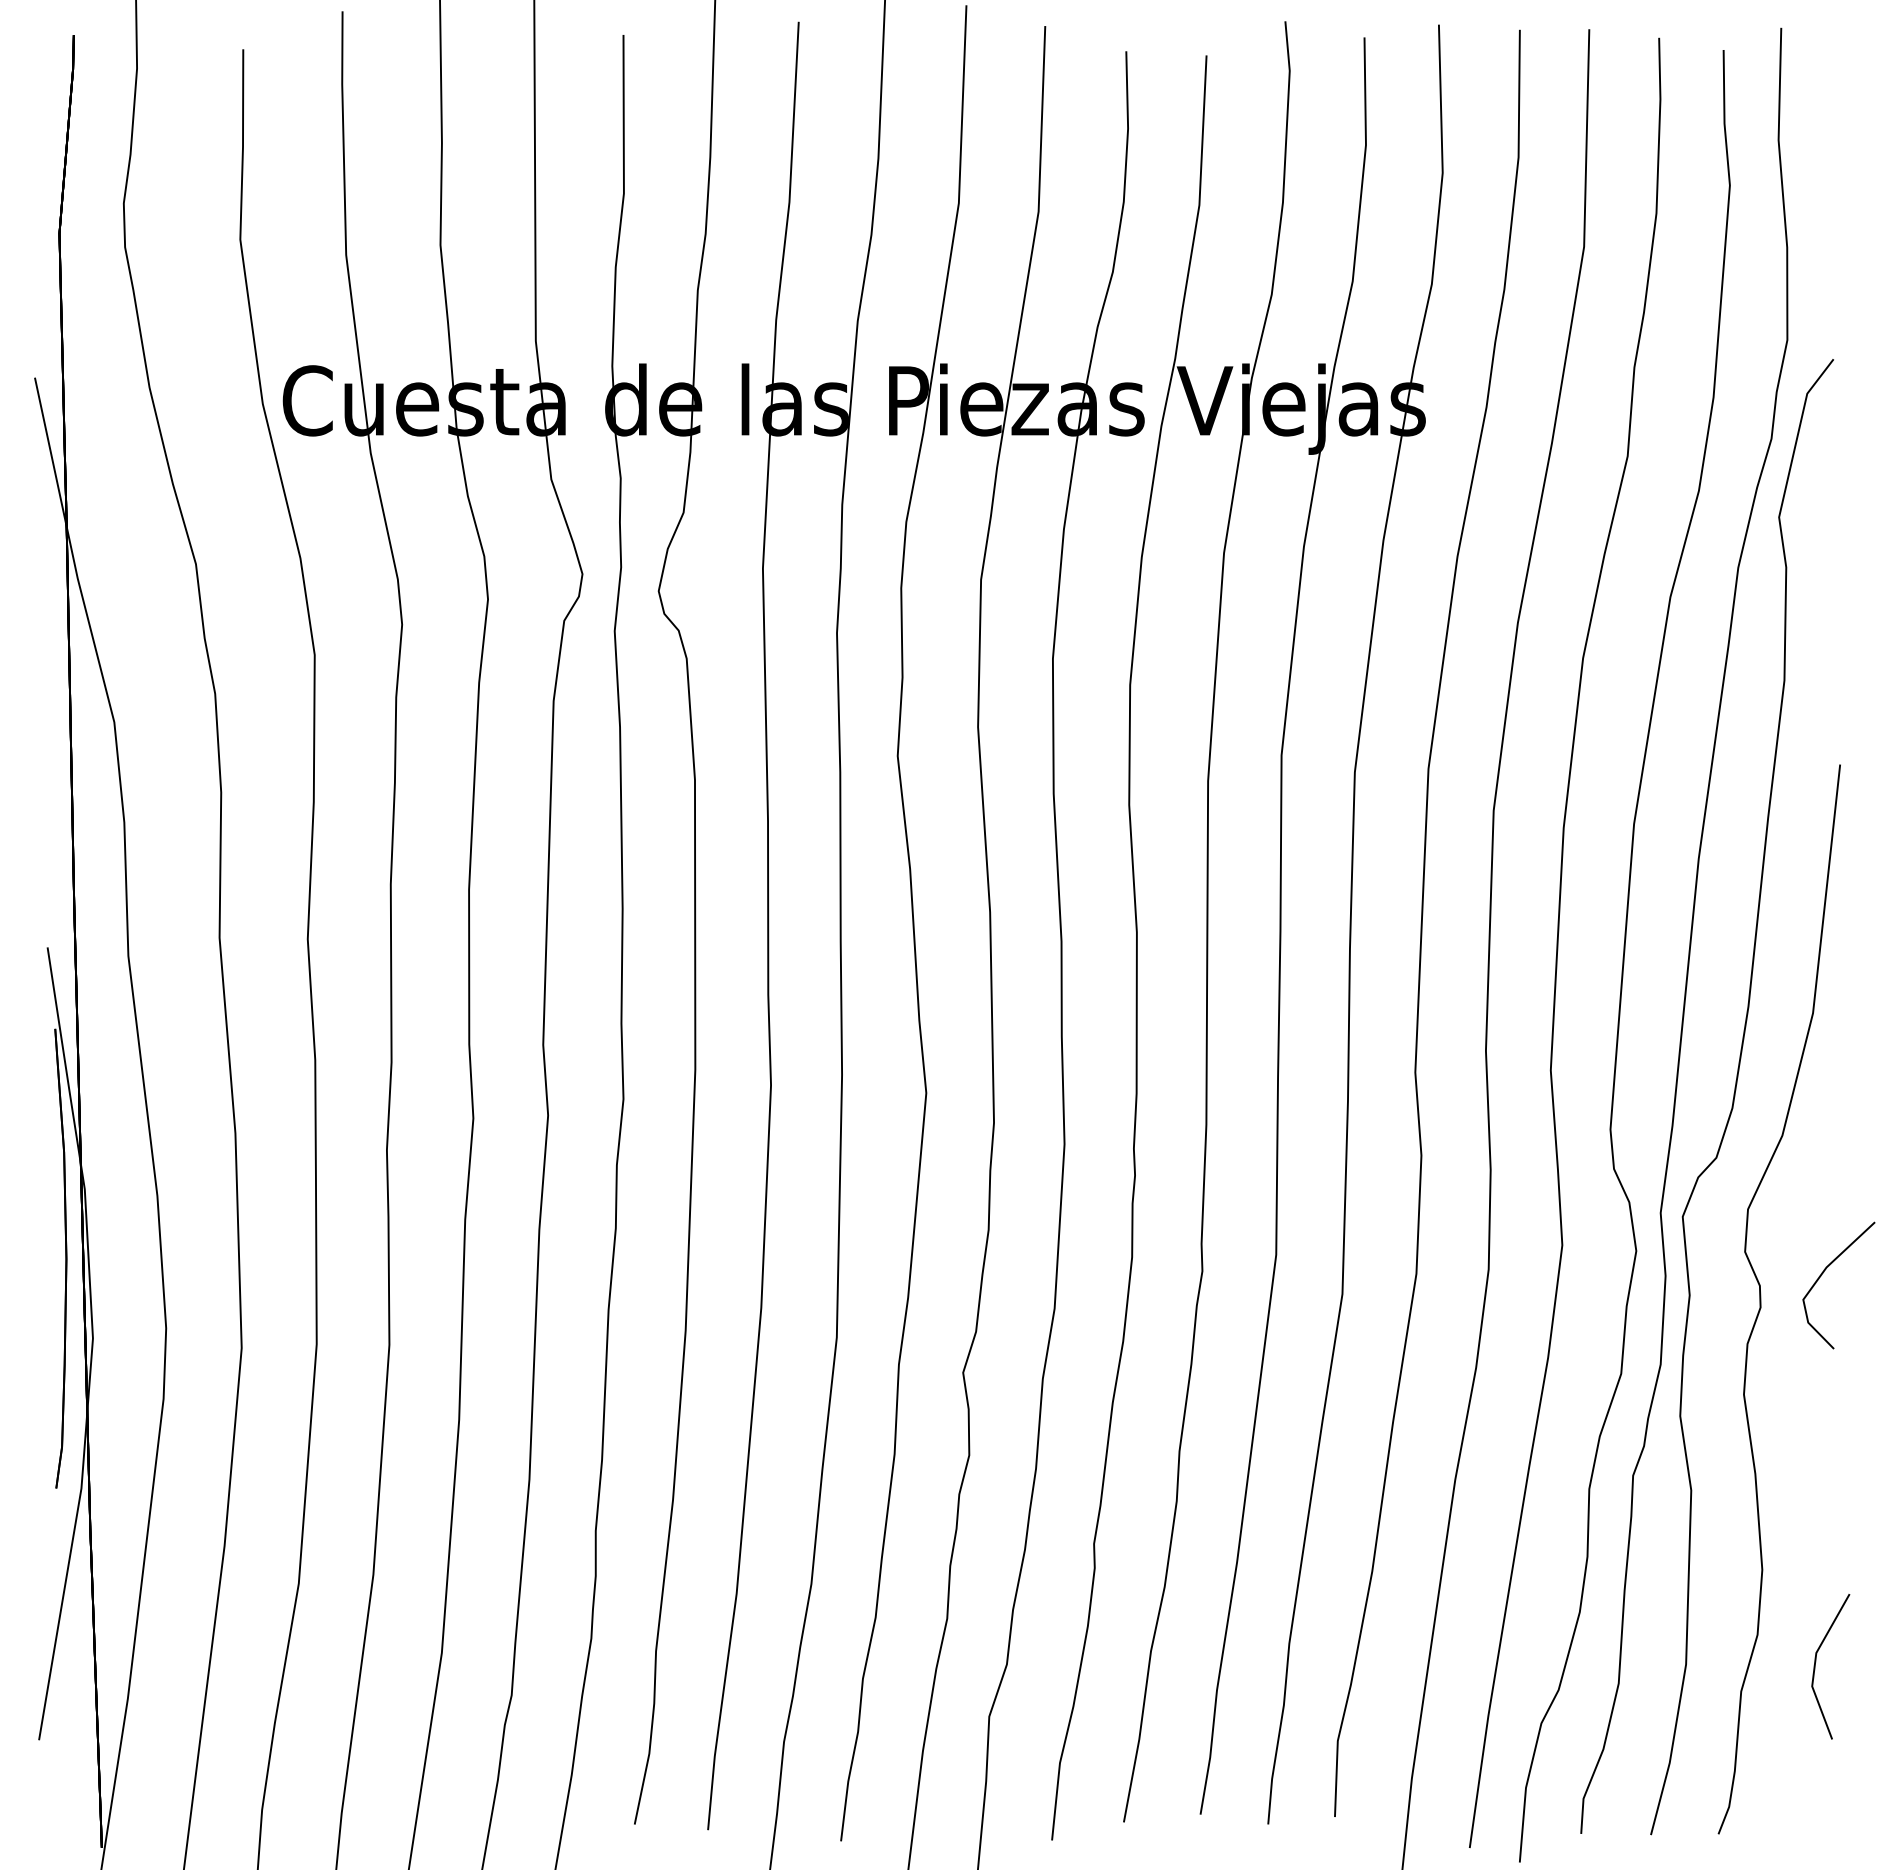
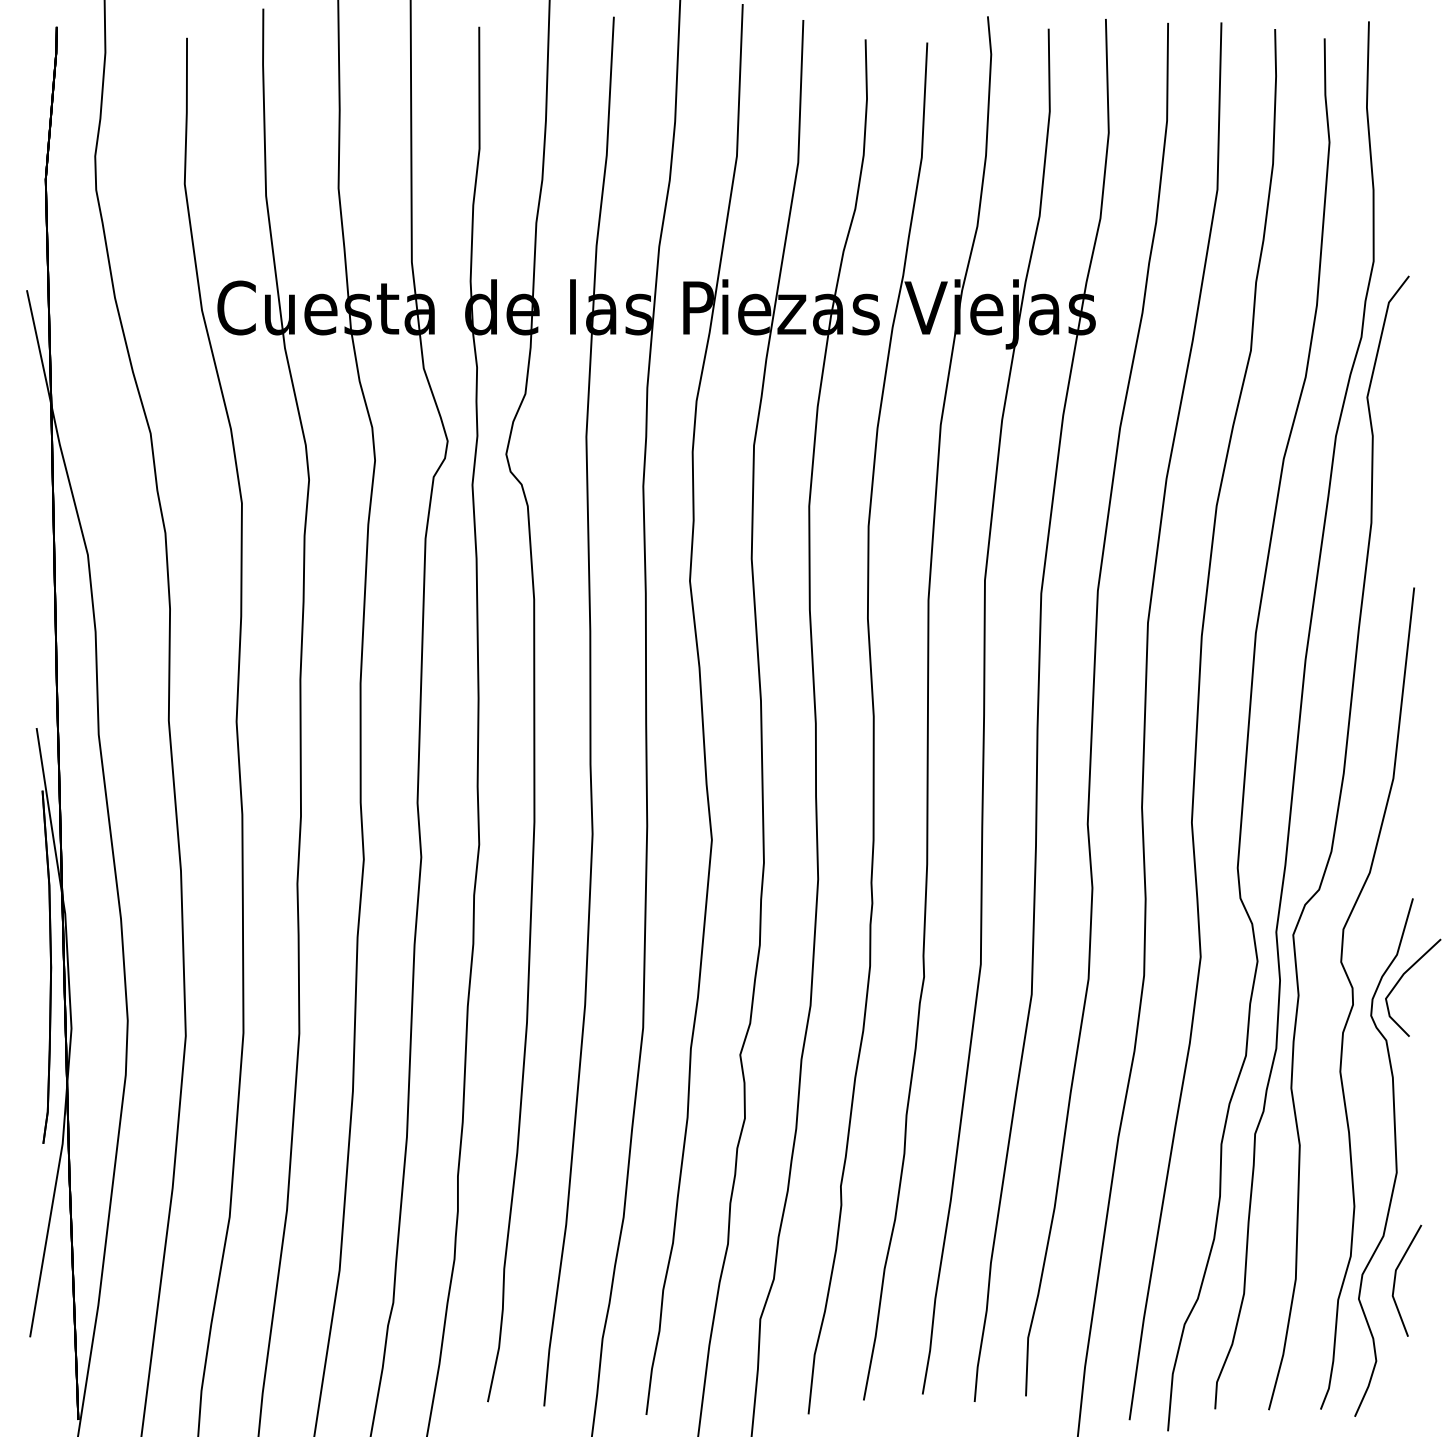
part: (1815, 1506) -> (1395, 1157), added

